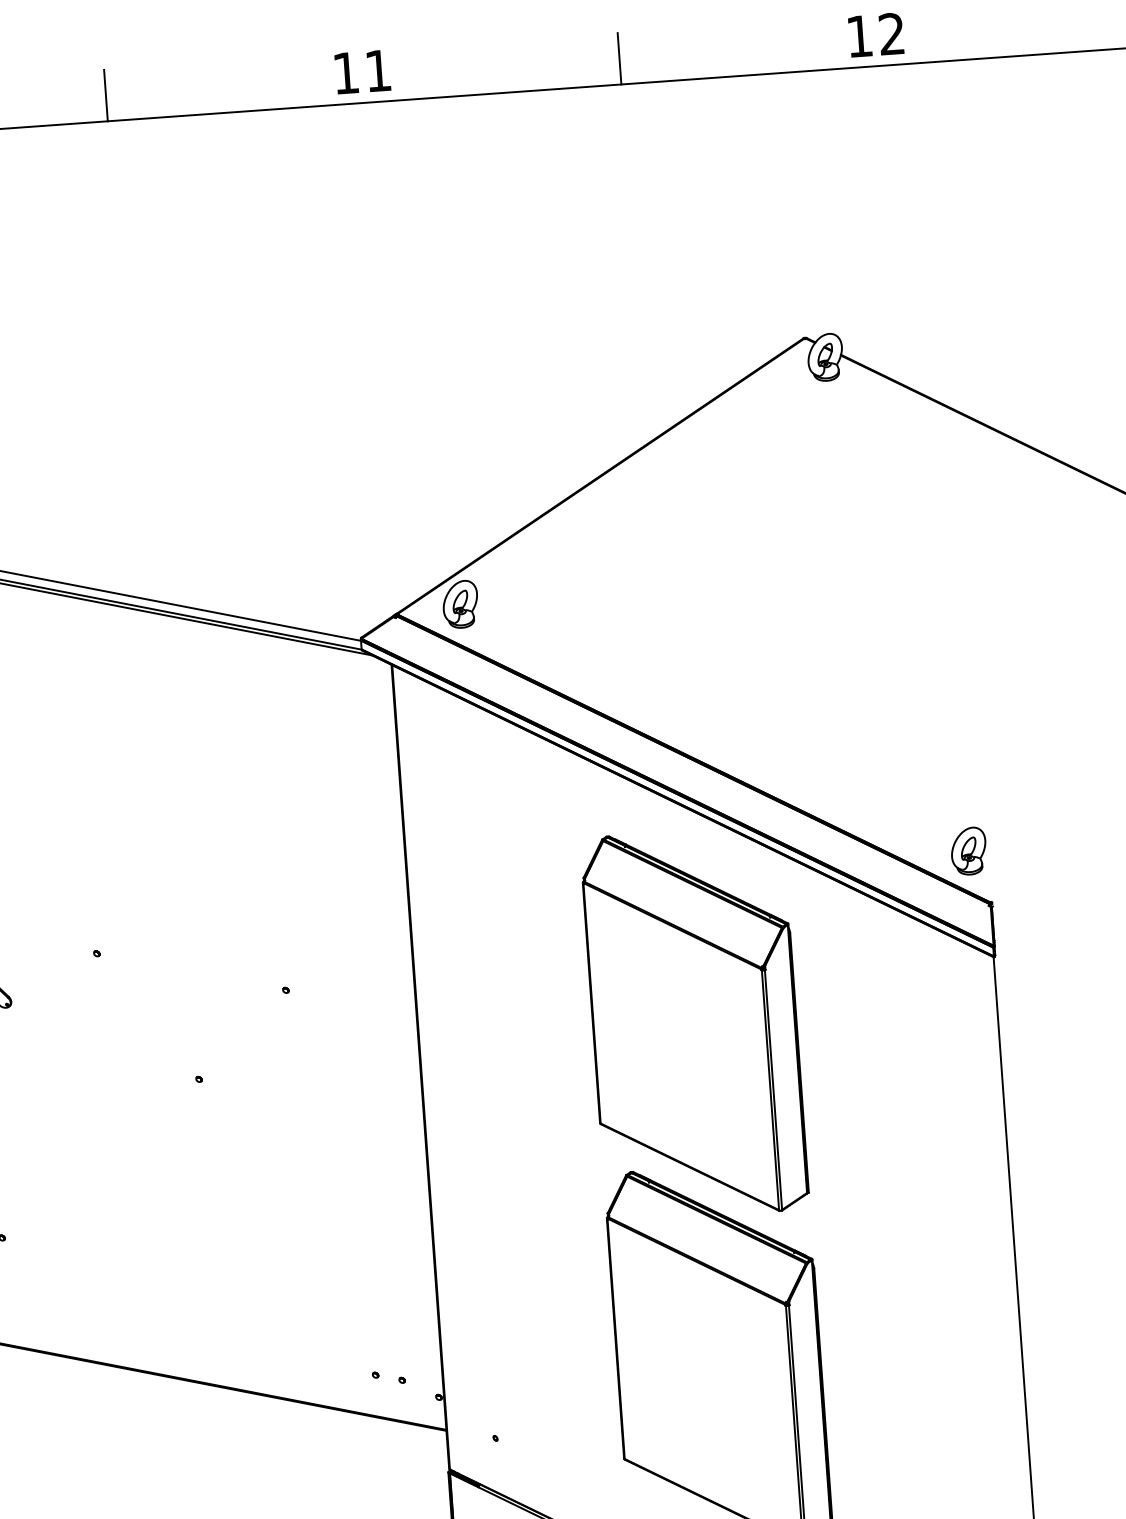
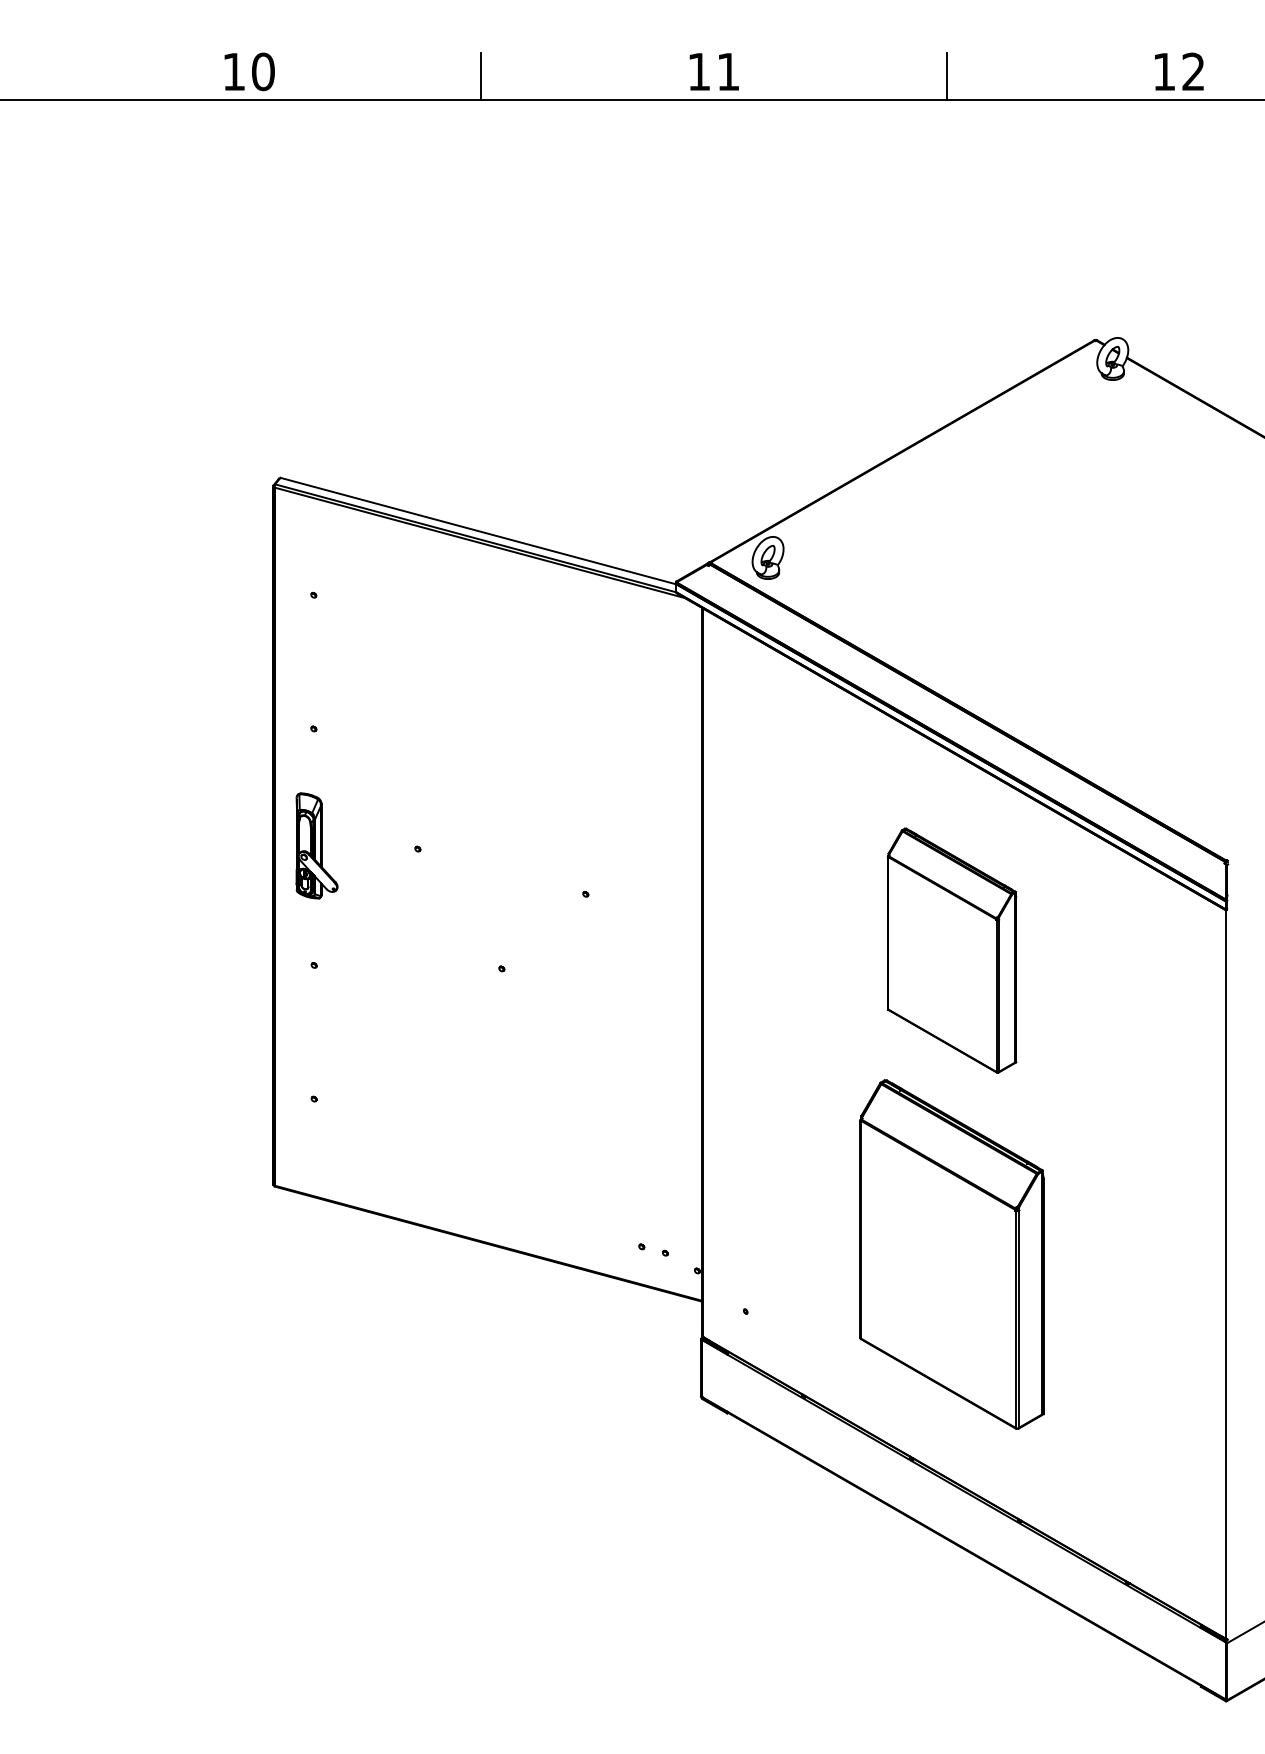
part: (968, 851) -> (1209, 813), removed
part: (694, 1023) -> (951, 950), size x0.7

